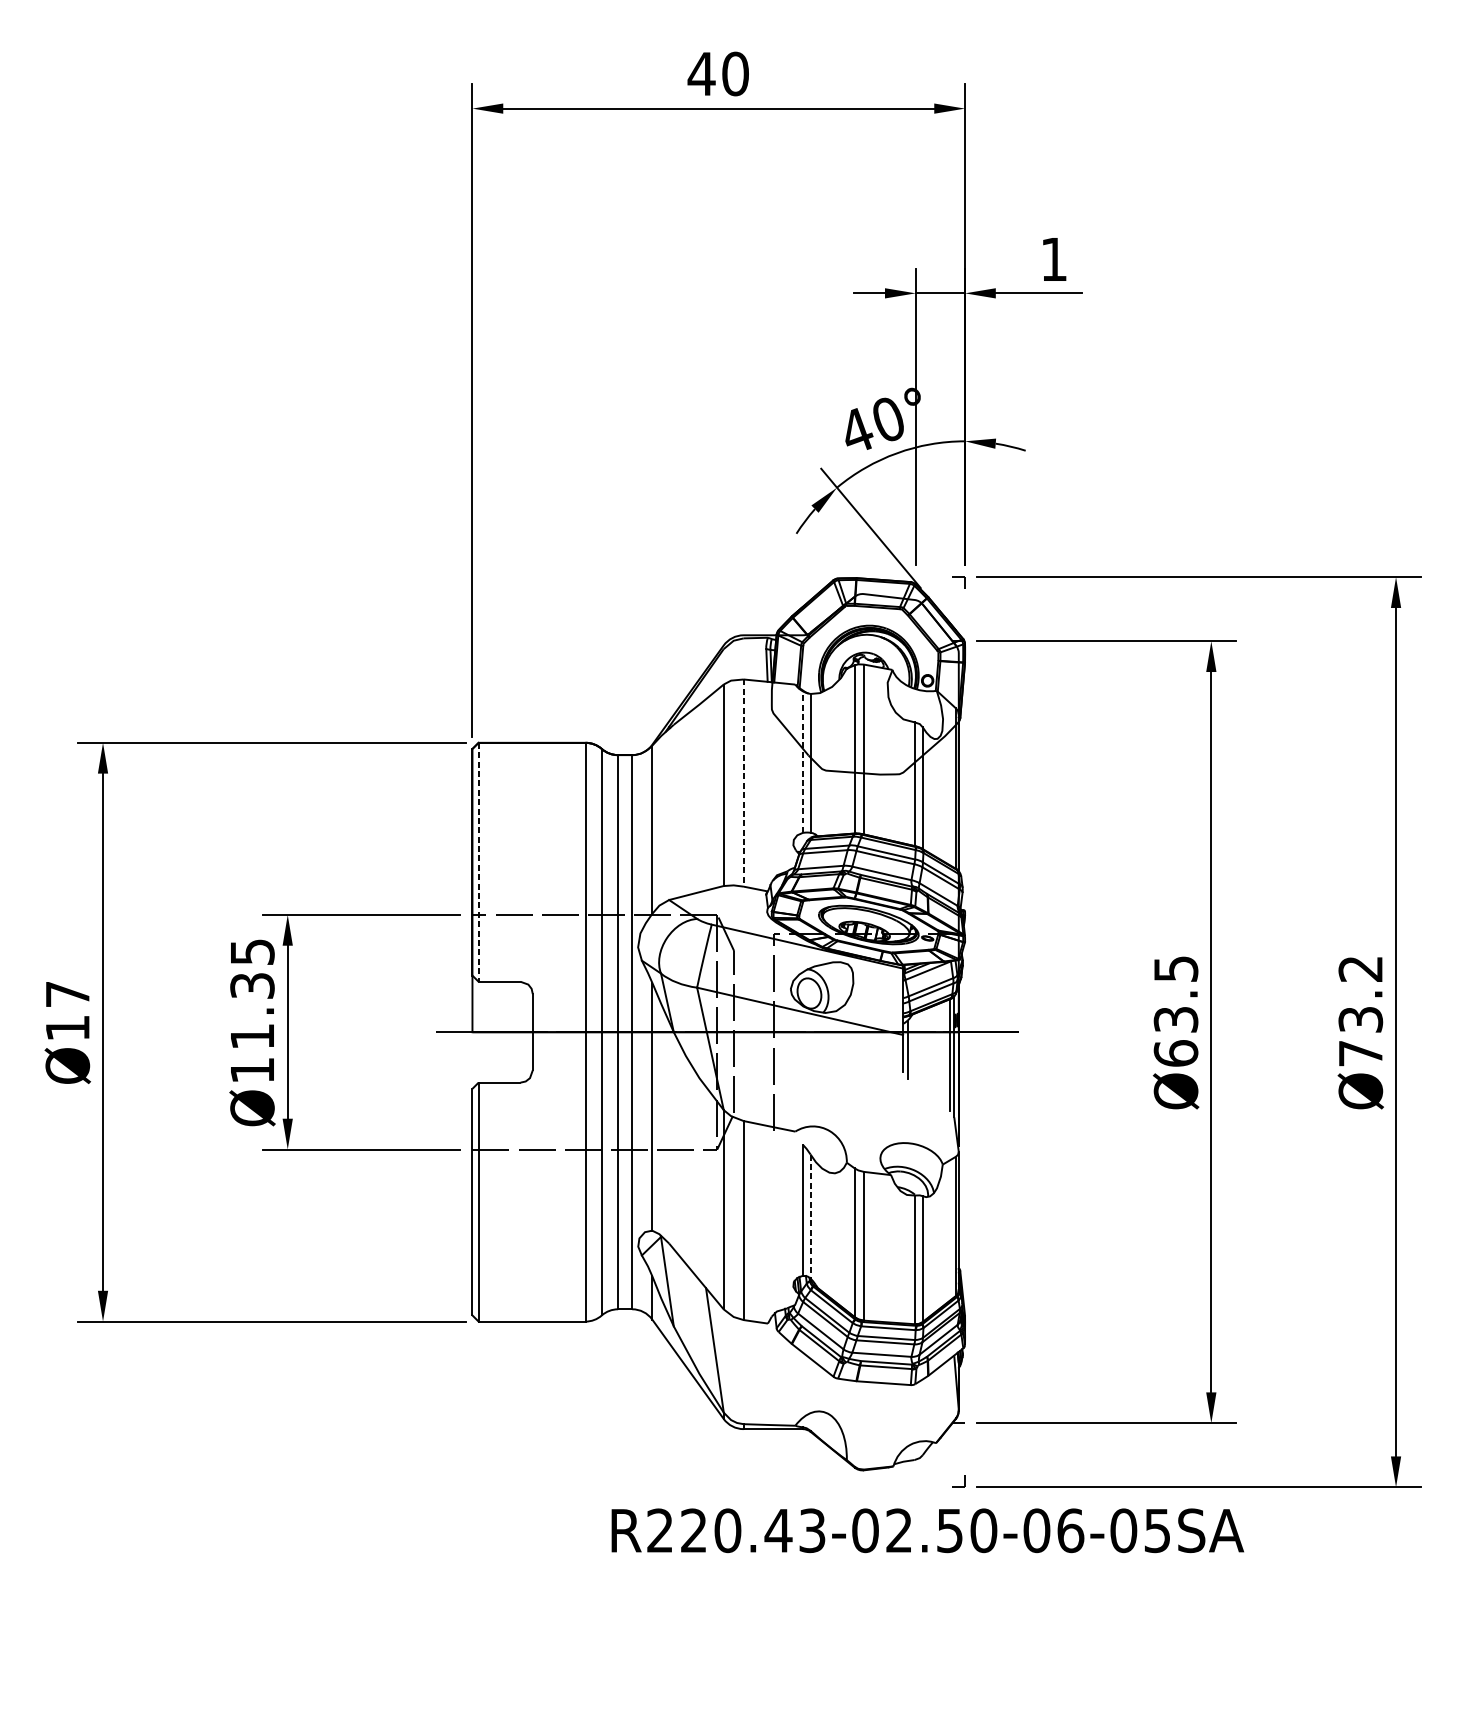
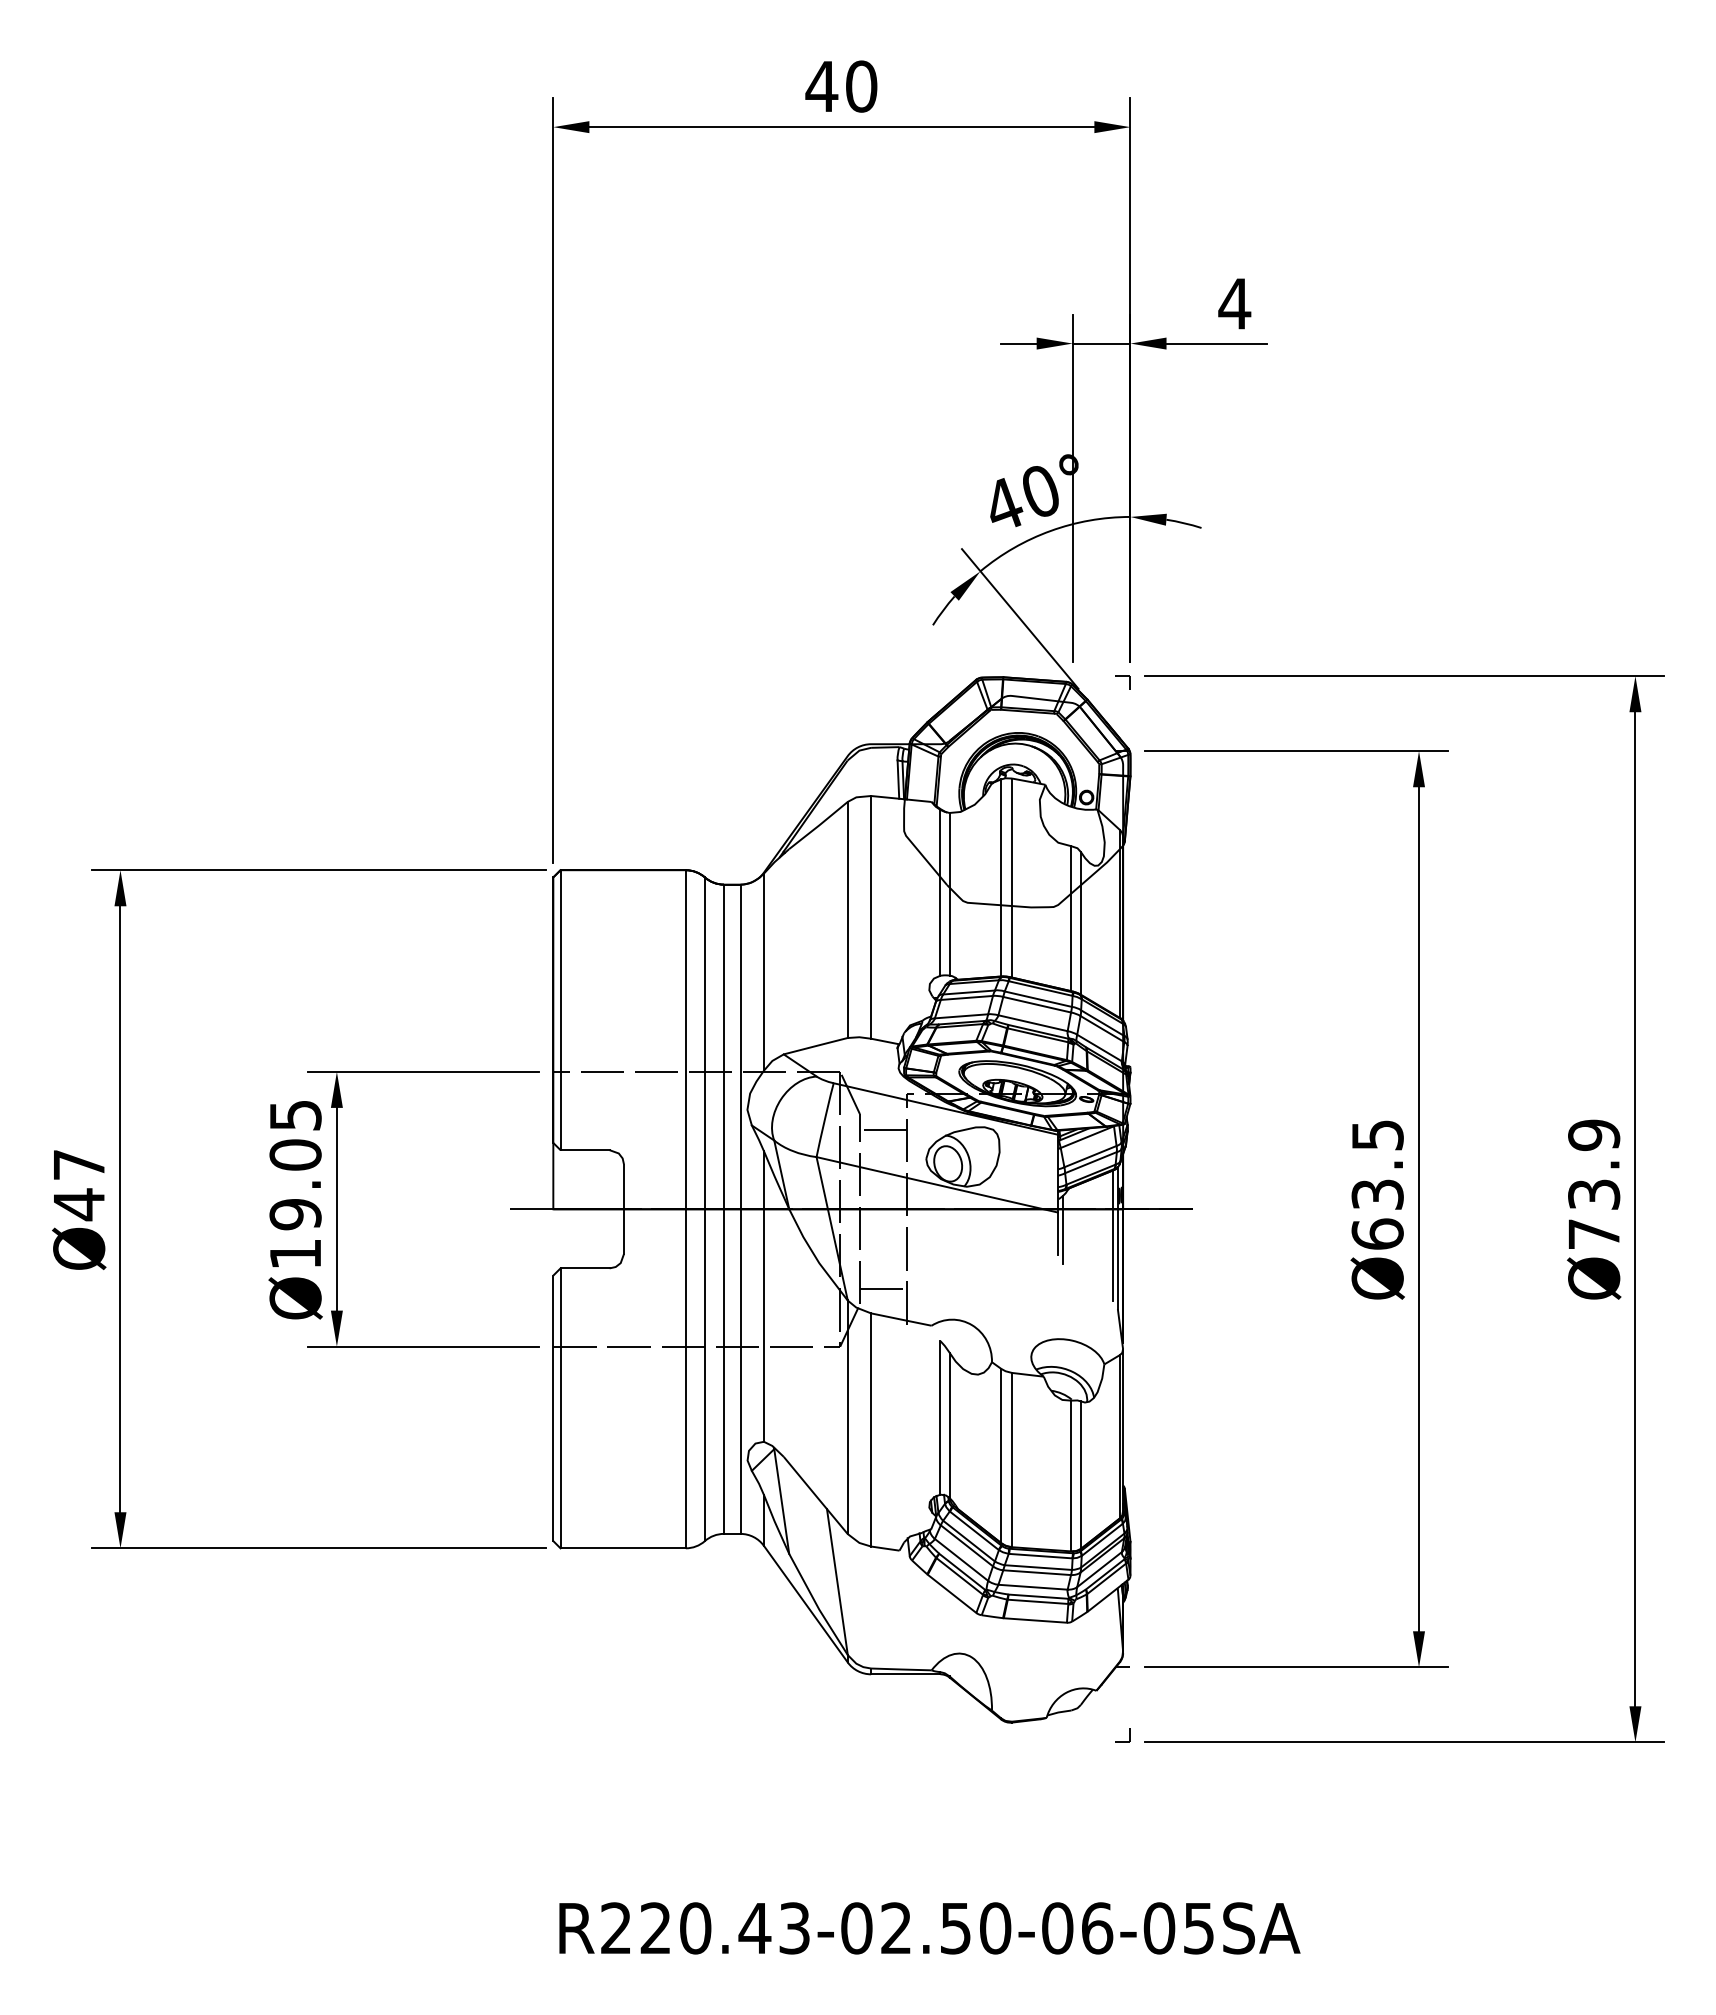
text: (1053, 259) -> (1234, 303), 1 -> 4
line: (802, 761) -> (940, 892), dashed -> solid
line: (744, 783) -> (871, 917), dashed -> solid
line: (478, 862) -> (560, 1010), dashed -> solid
line: (753, 964) -> (882, 1129), added
text: (1361, 969) -> (1594, 1135), Ø73.2 -> Ø73.9
text: (252, 1011) -> (295, 1184), Ø11.35 -> Ø19.05
text: (68, 1028) -> (79, 1204), Ø17 -> Ø47
line: (753, 1099) -> (882, 1288), added
line: (810, 1216) -> (949, 1425), dashed -> solid
text: (927, 1530) -> (929, 1928), moved

